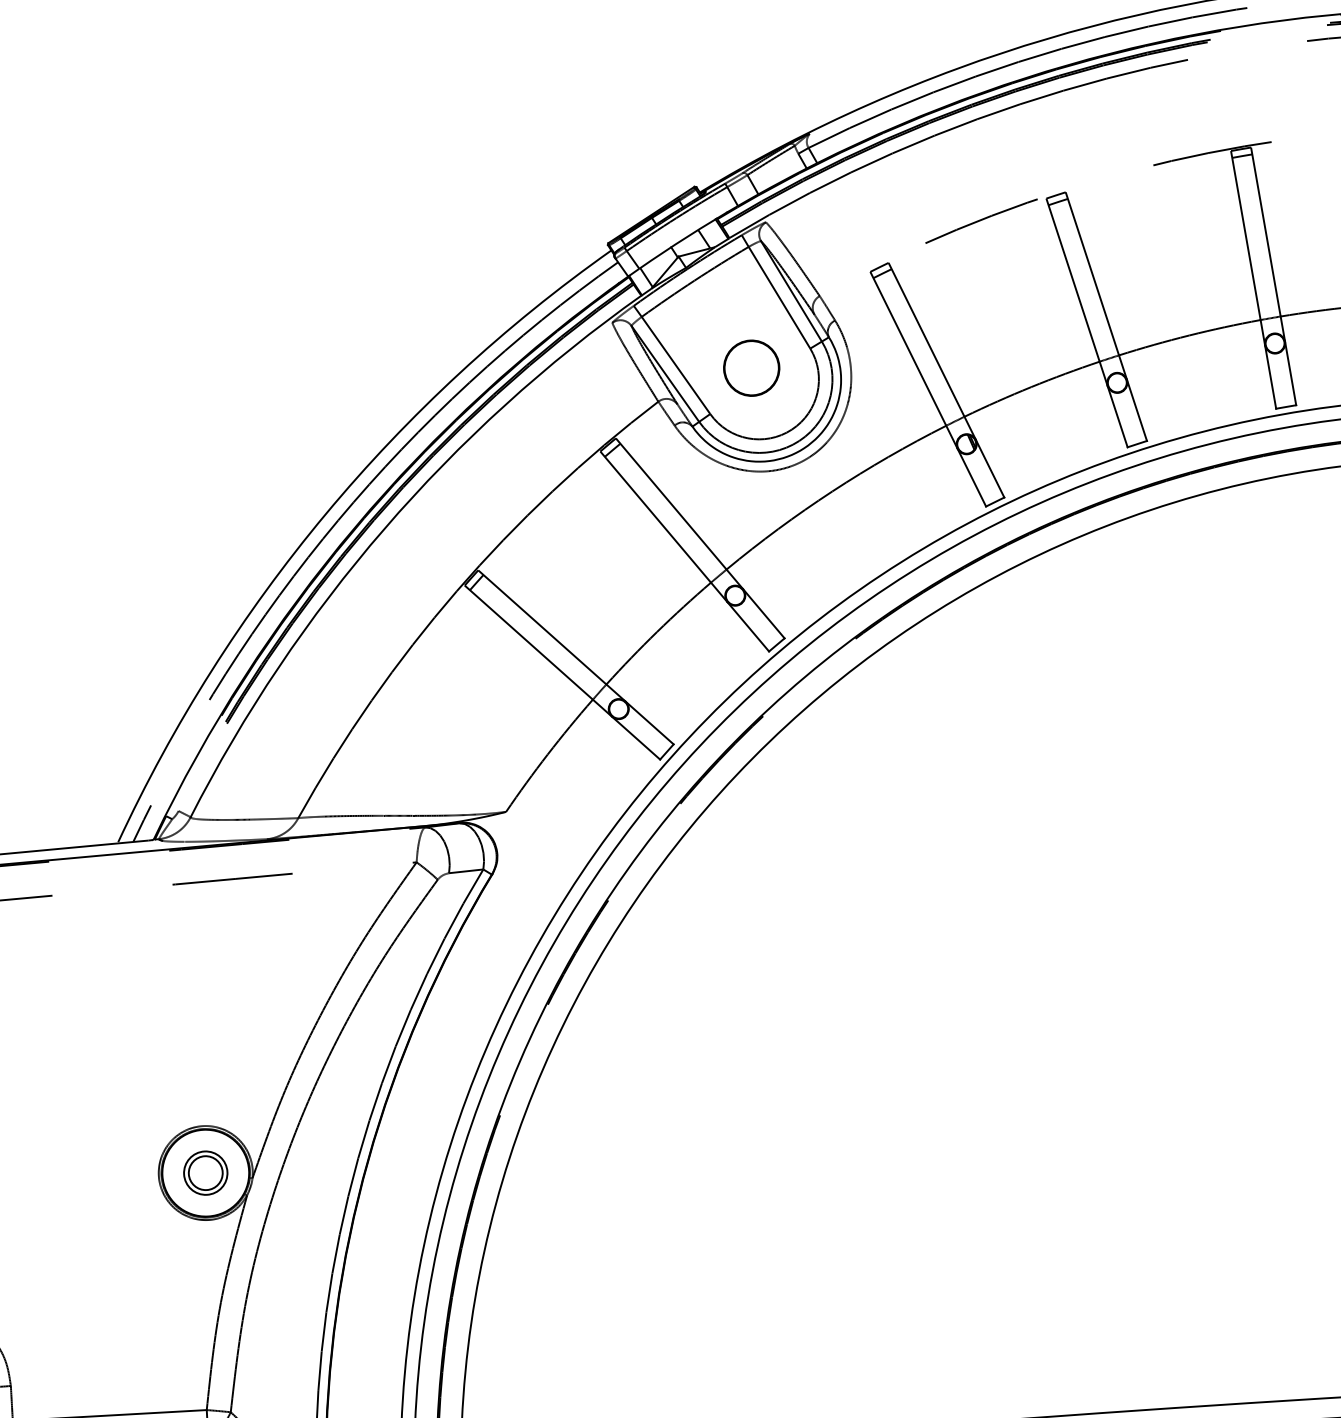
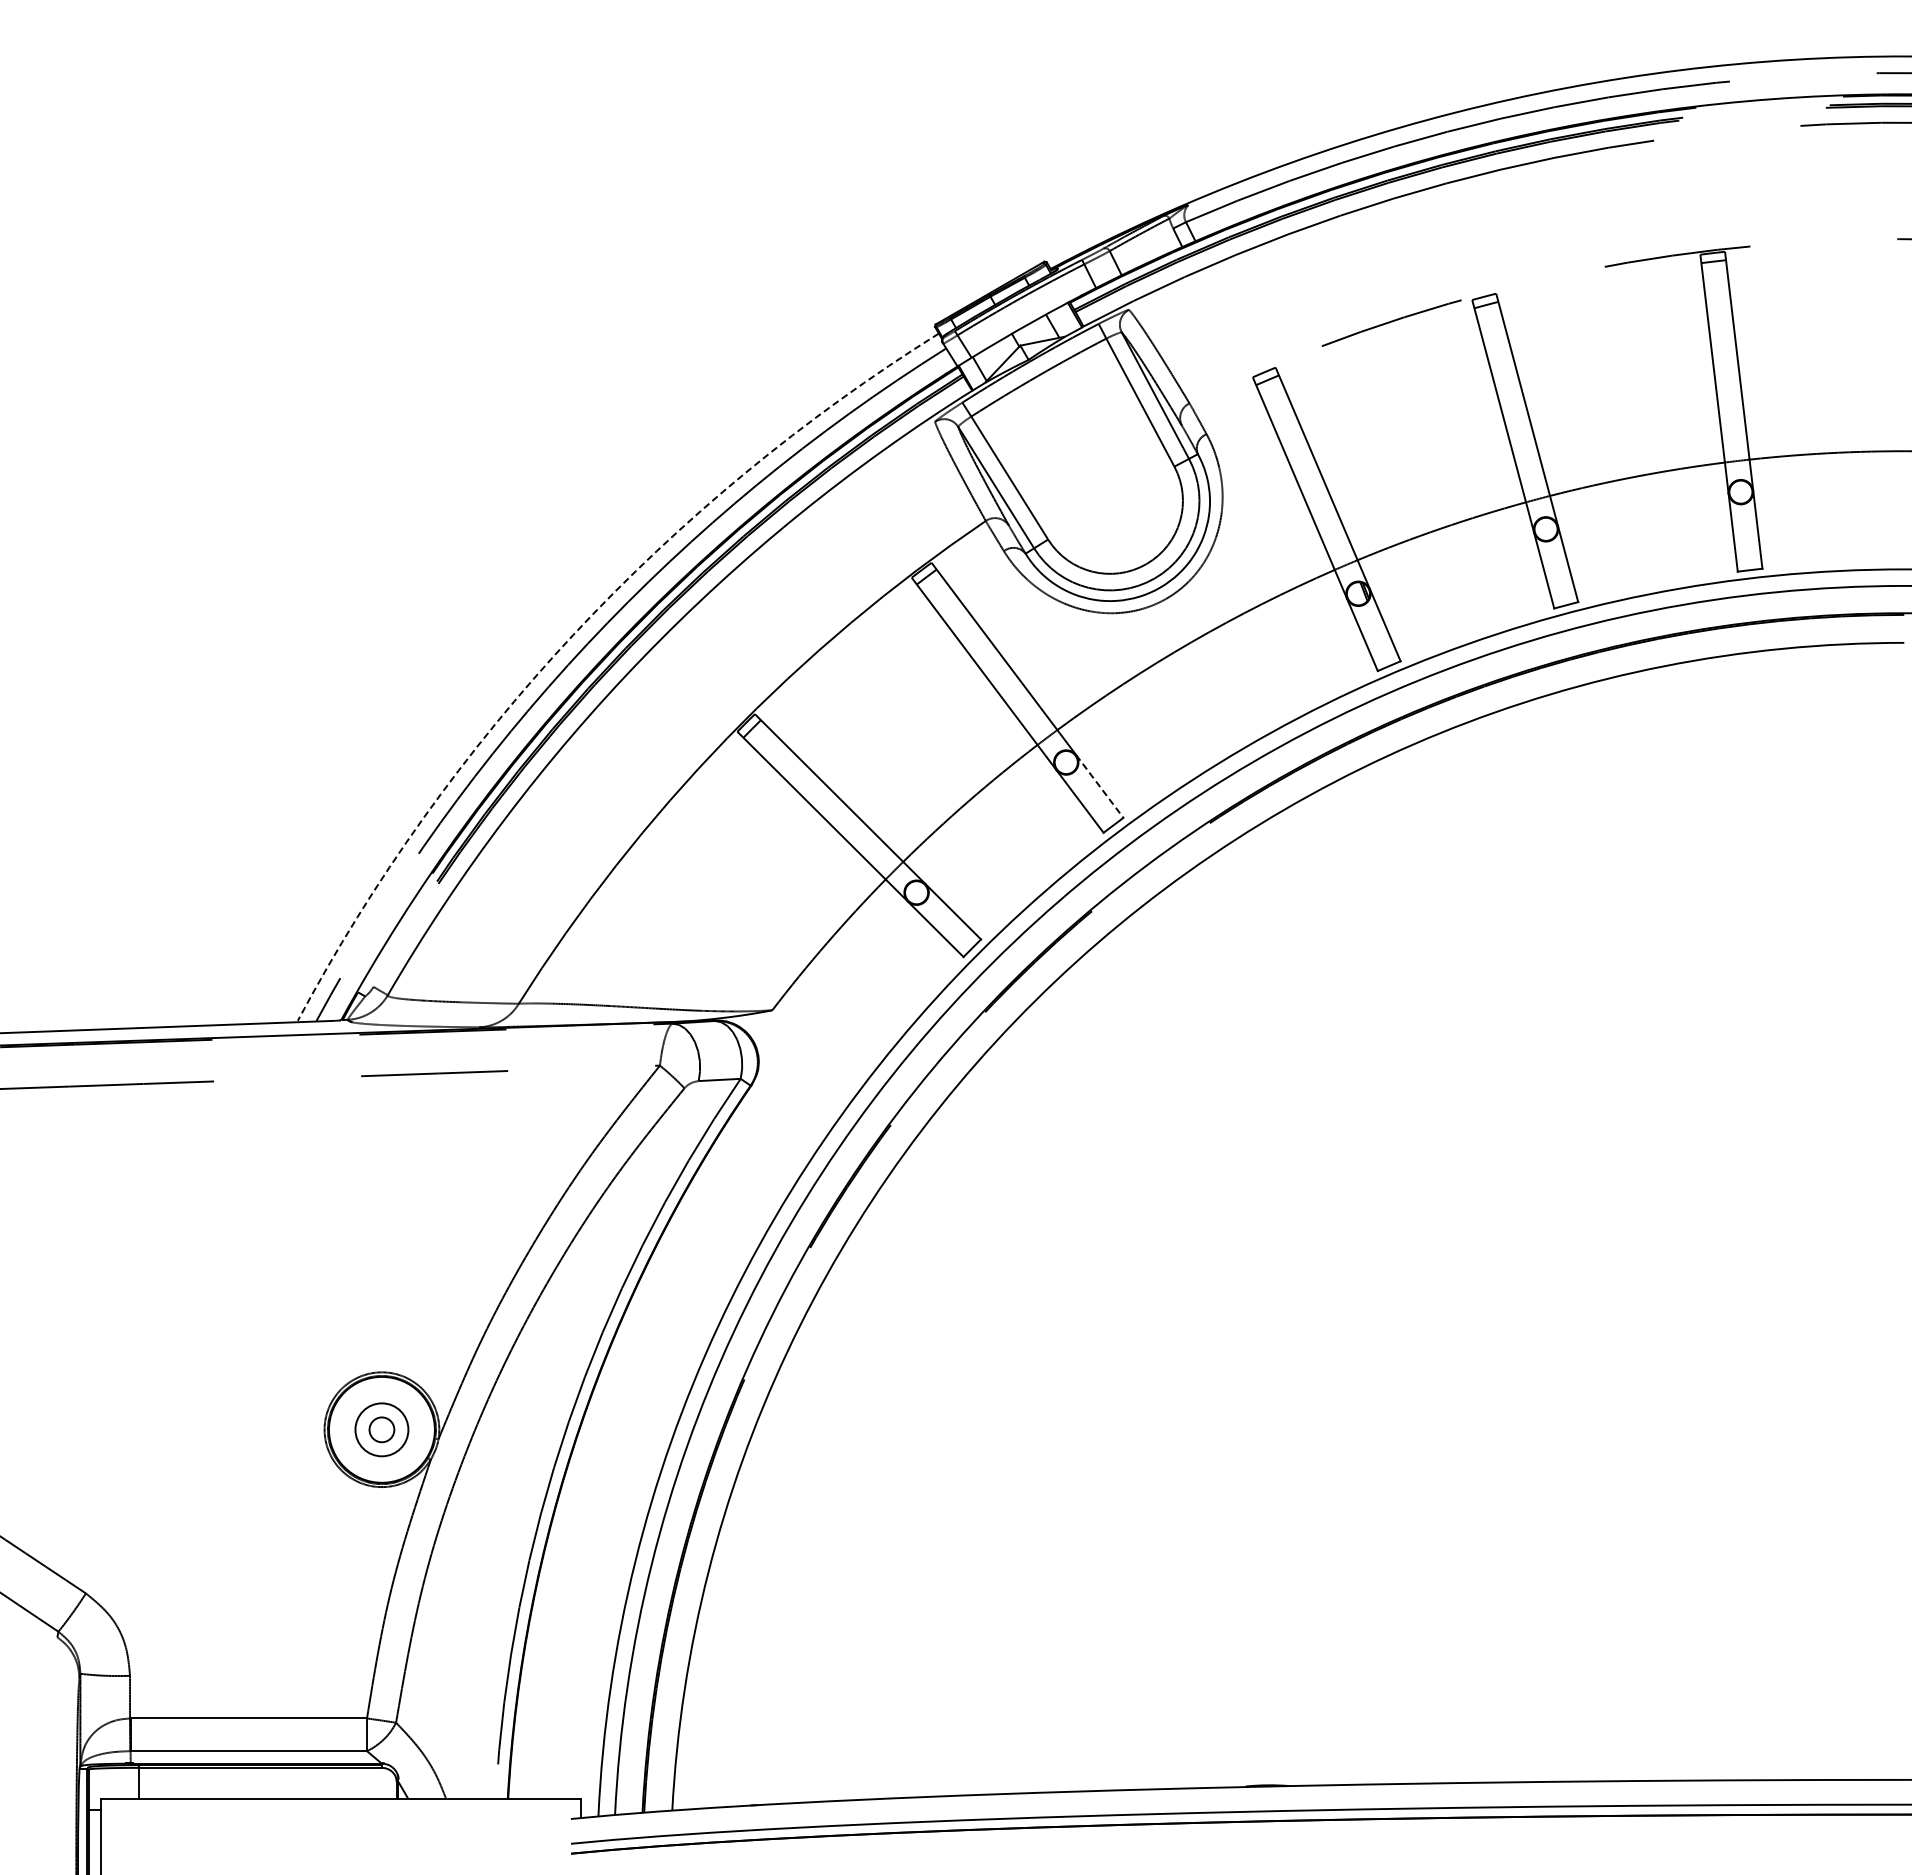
part: (751, 368) -> (1101, 486), removed
arc: (326, 514) -> (573, 635), solid -> dashed
line: (764, 613) -> (1100, 786), solid -> dashed
circle: (205, 1172) -> (381, 1429), size x0.6

